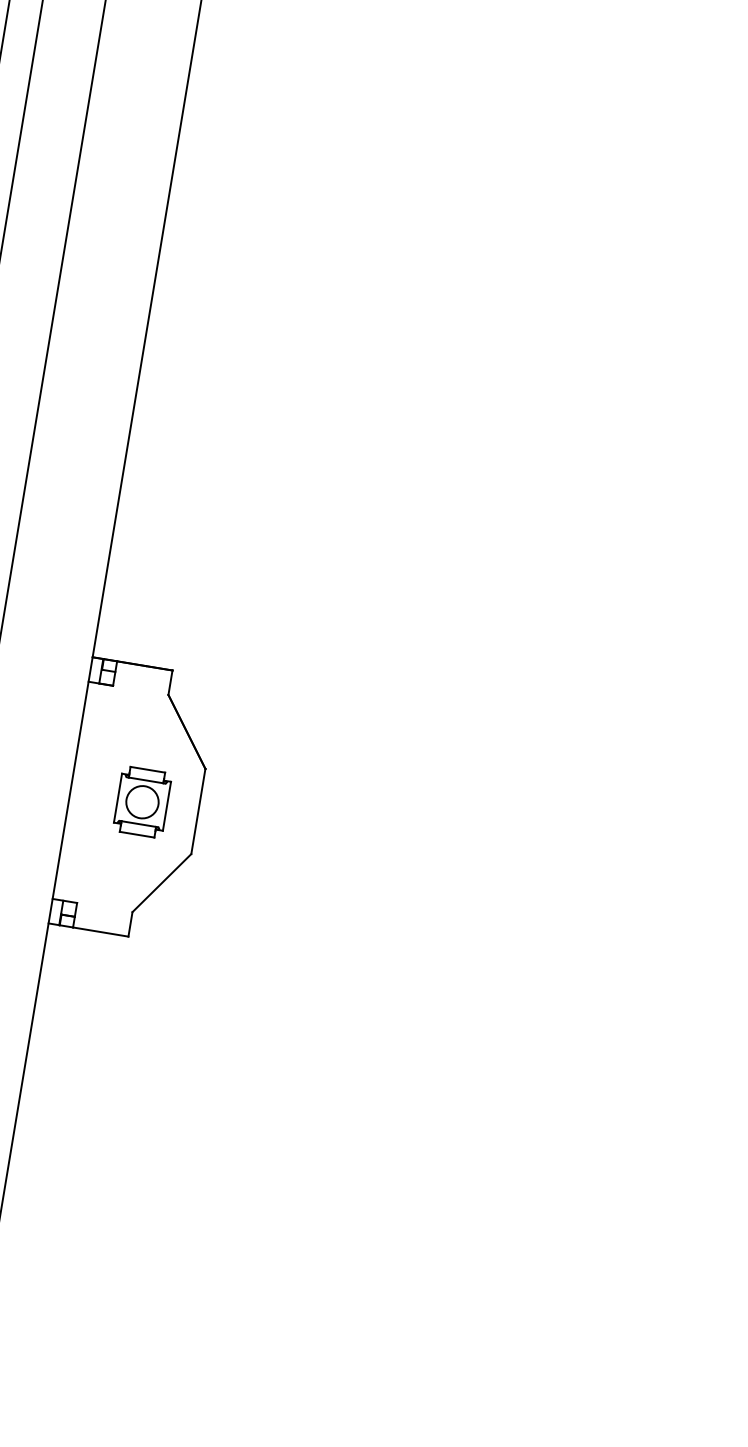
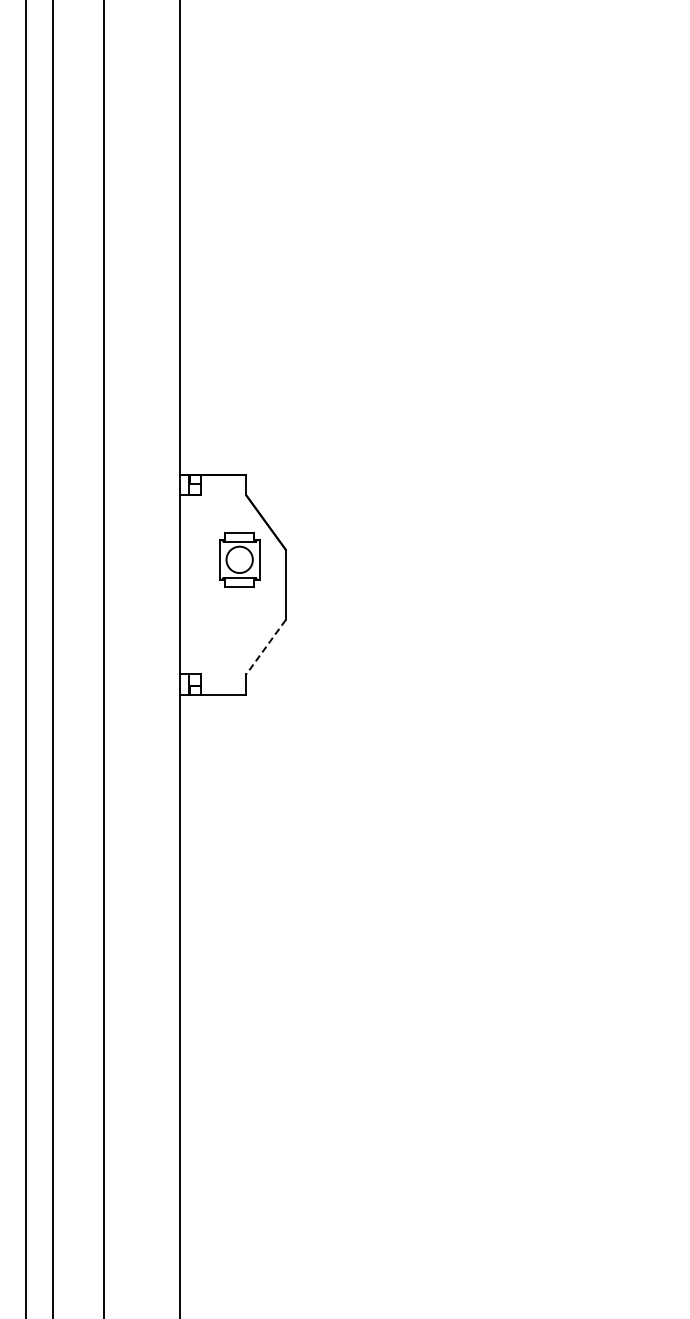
part: (142, 801) -> (239, 559), moved
line: (162, 883) -> (266, 647), solid -> dashed

